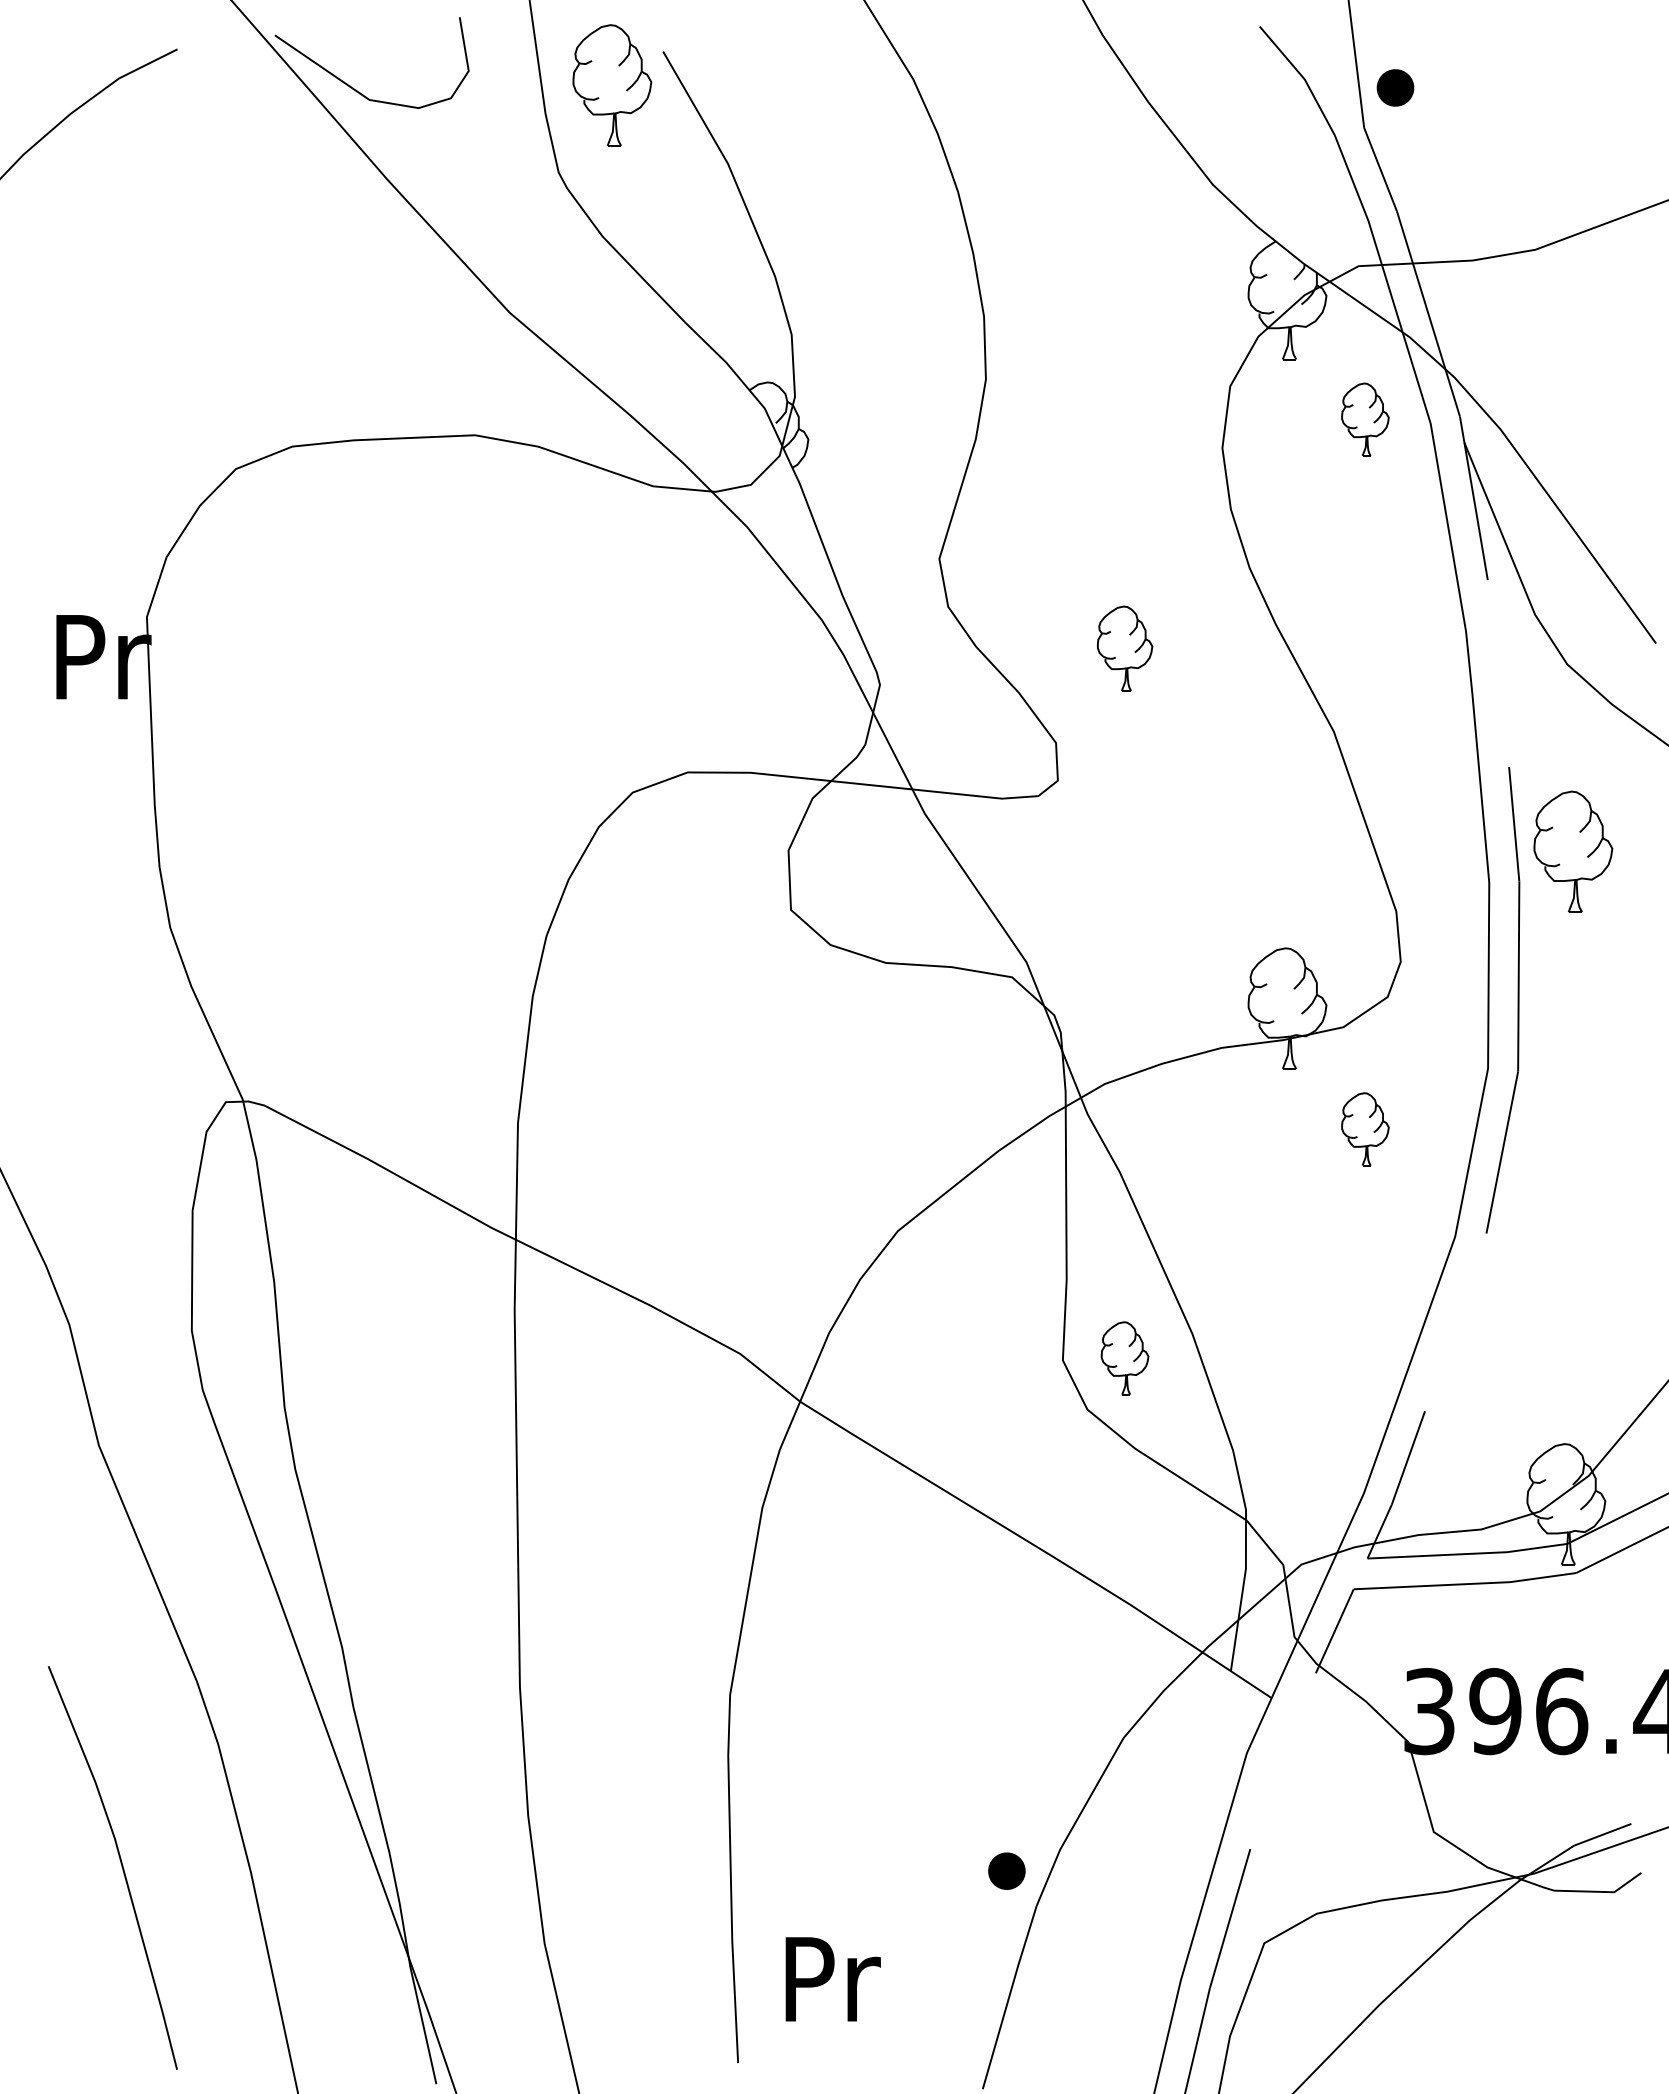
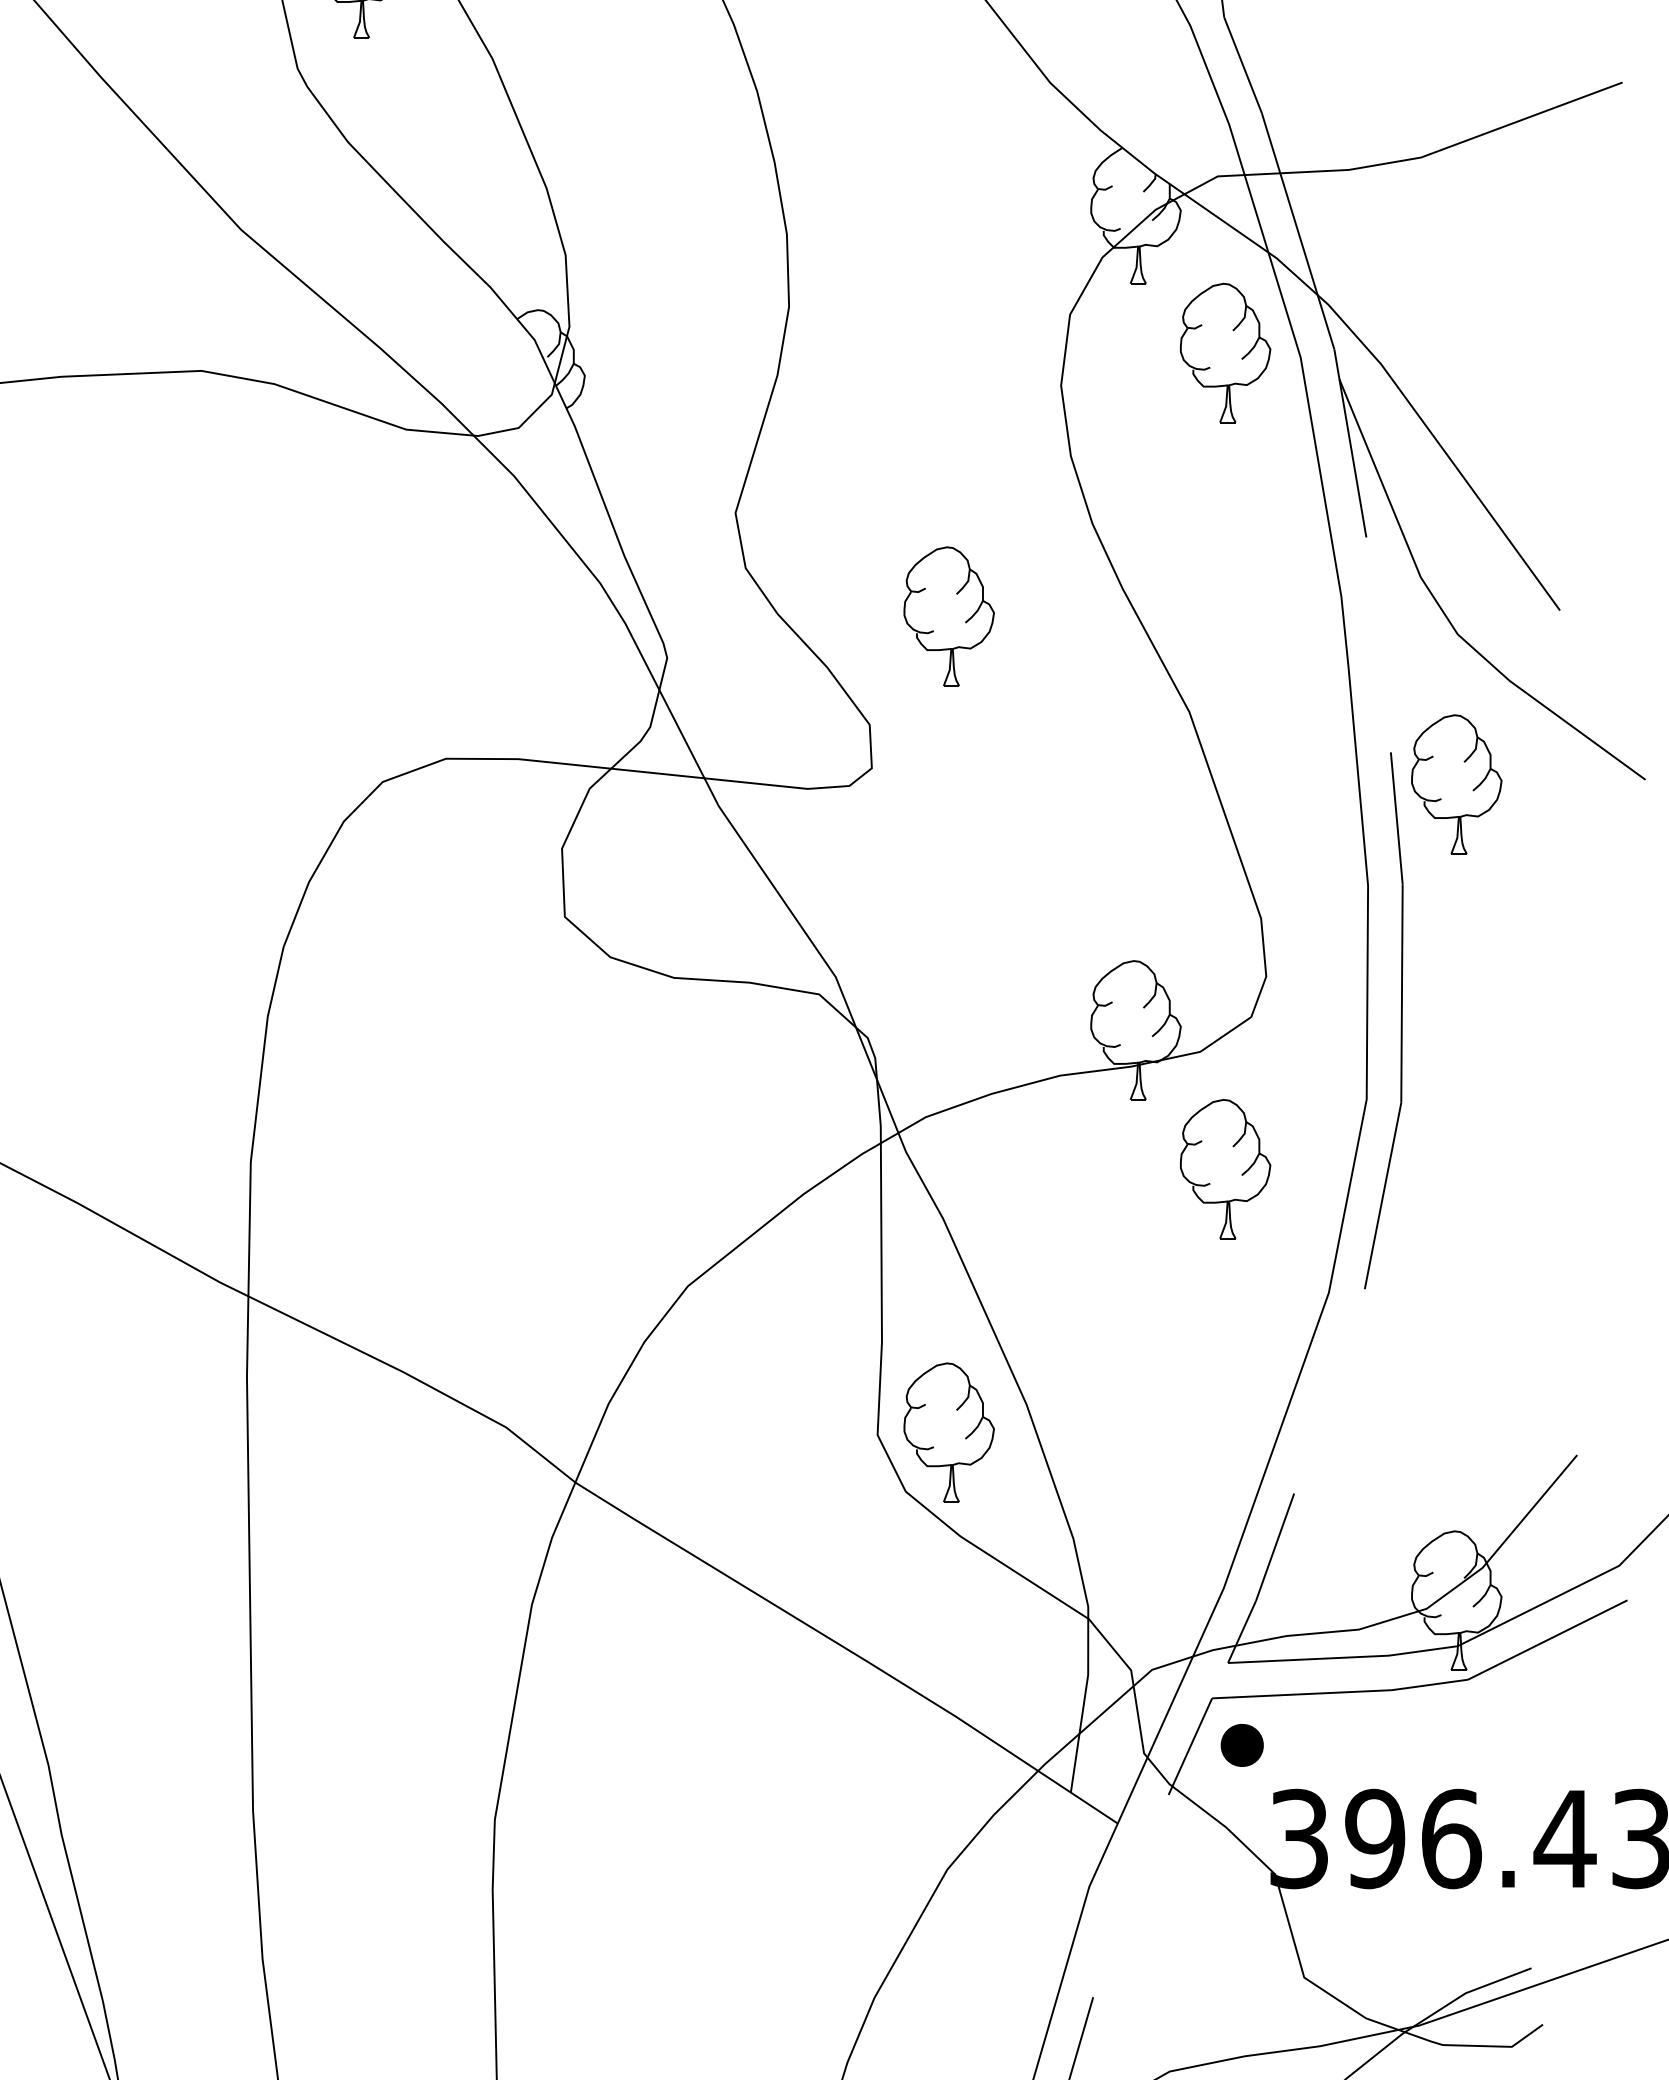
part: (1365, 419) -> (1225, 352), size x1.67
part: (1124, 648) -> (948, 616), size x1.43
part: (1573, 851) -> (1456, 784), moved
part: (1365, 1129) -> (1225, 1169), size x1.67
part: (1124, 1358) -> (948, 1432), size x1.67
part: (1006, 1870) -> (1241, 1744), moved

